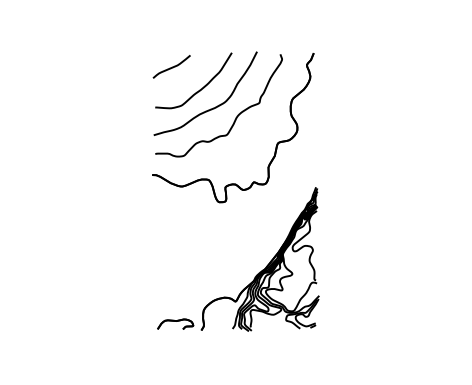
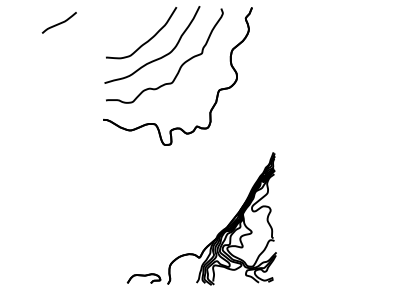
curve: (172, 66) -> (60, 22), moved
part: (255, 275) -> (217, 233), moved

